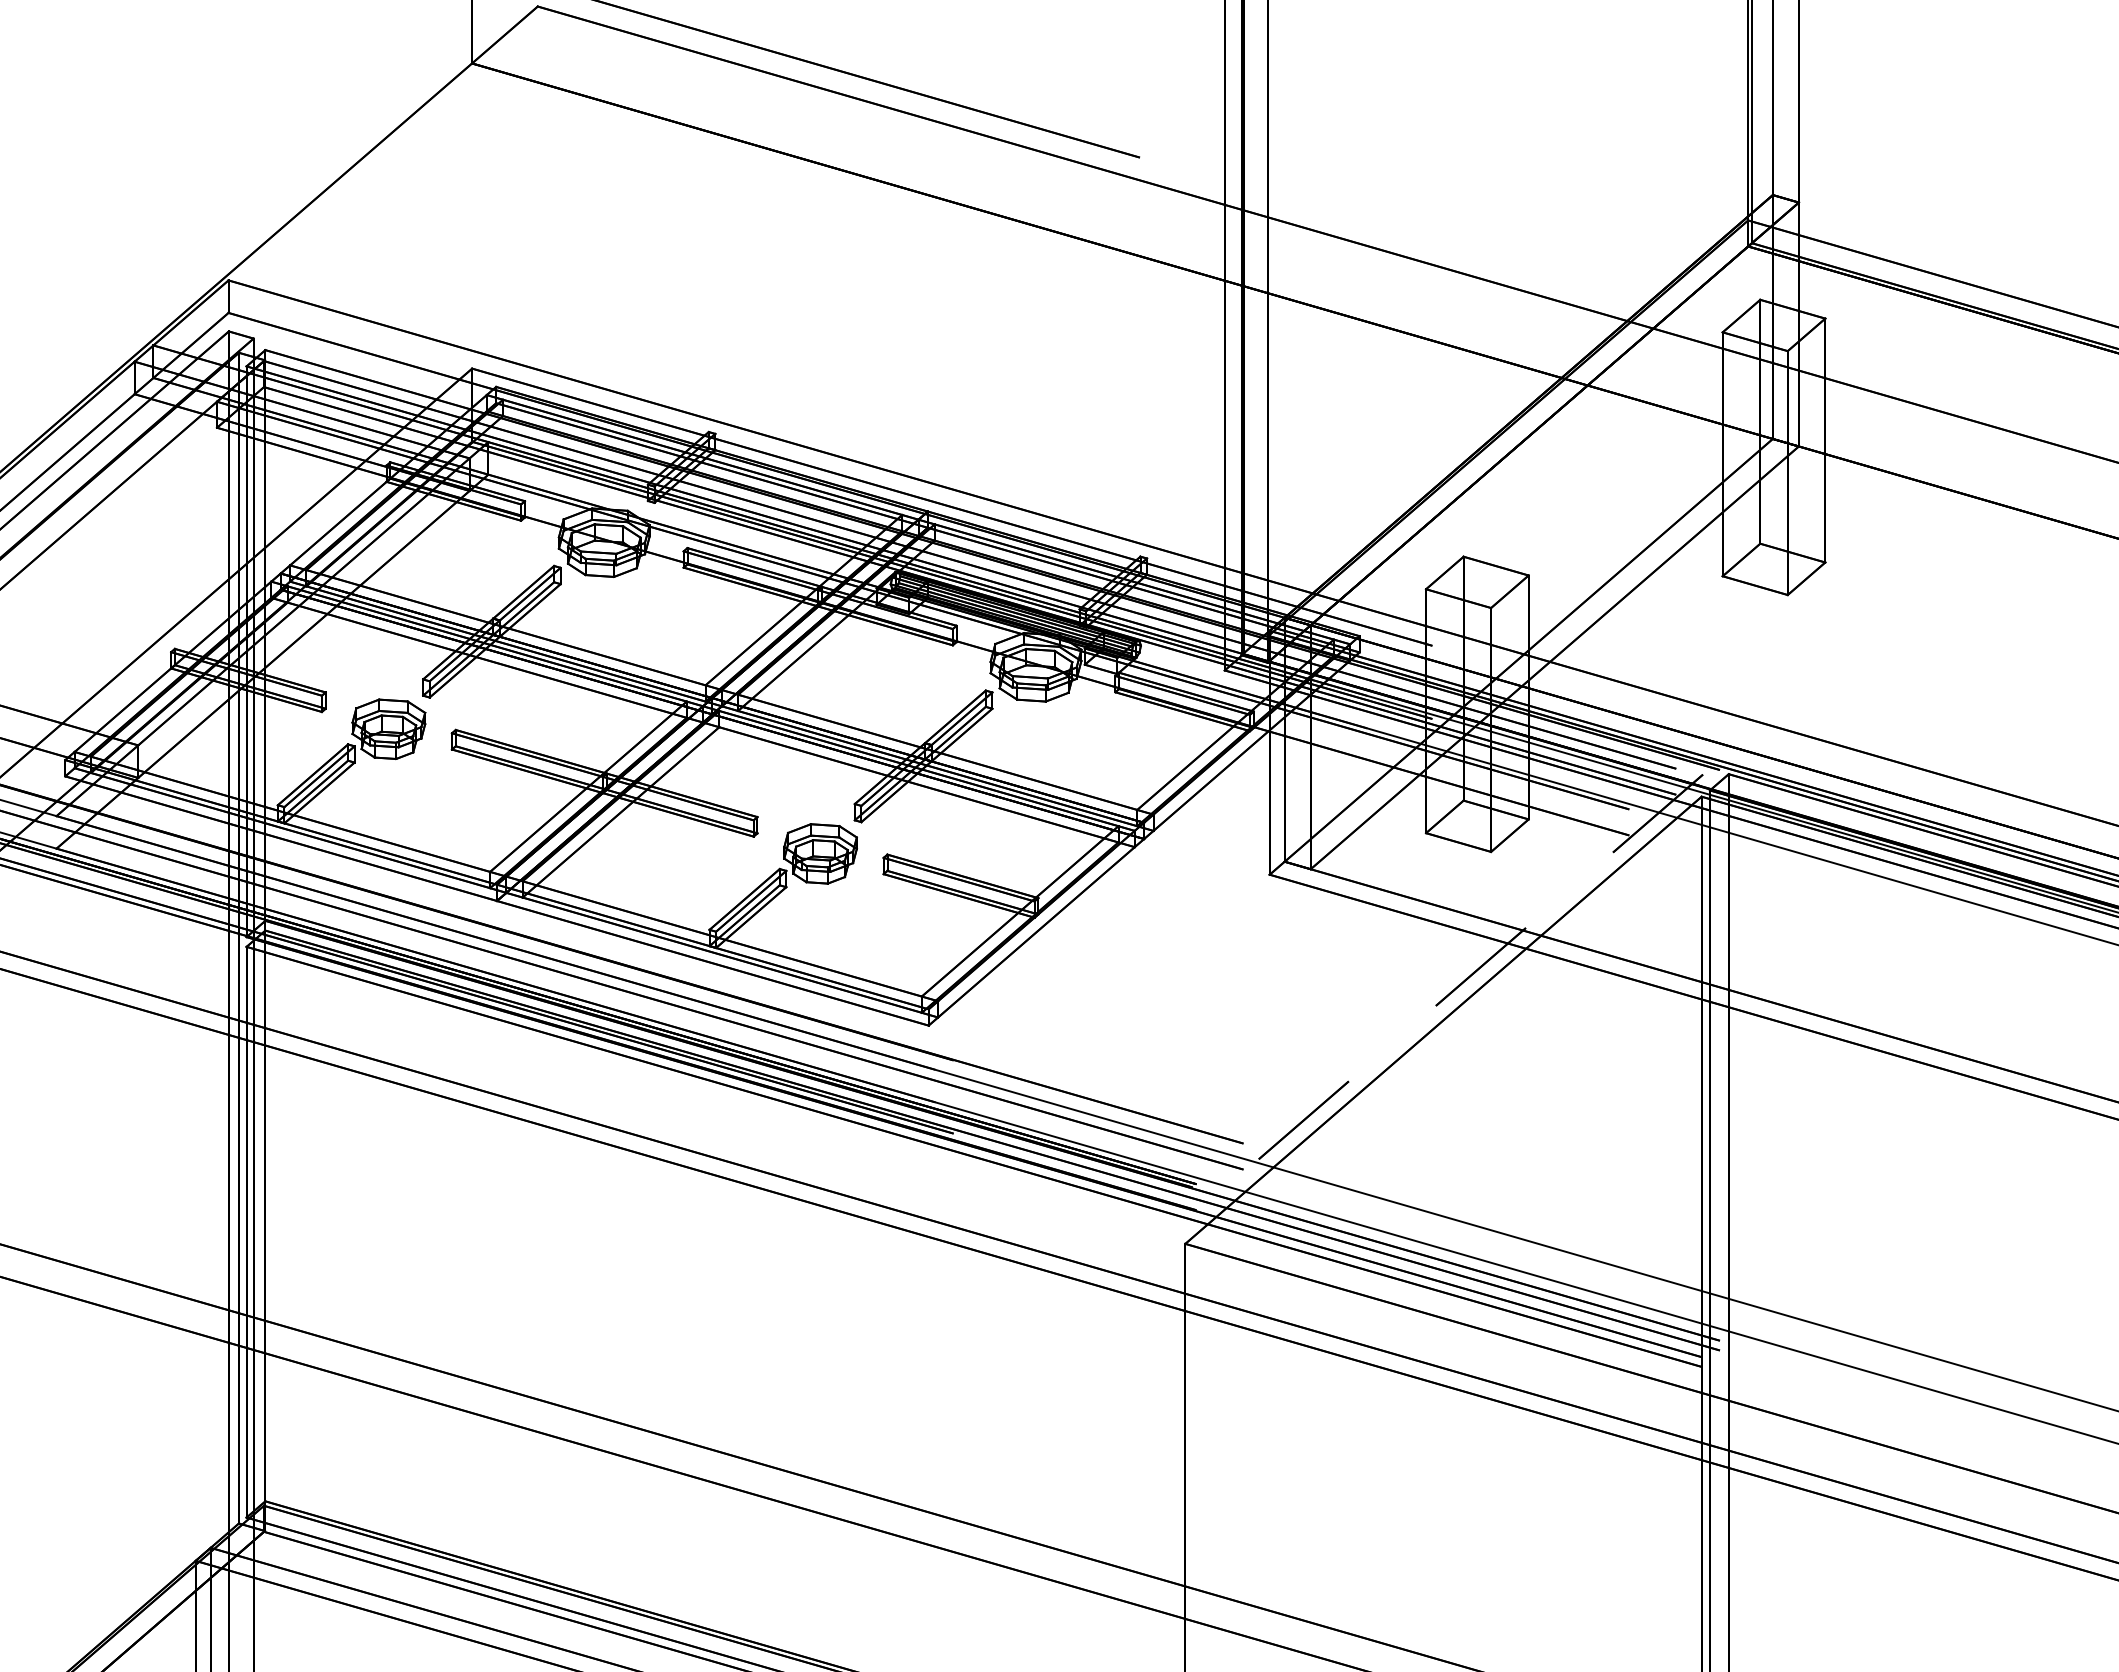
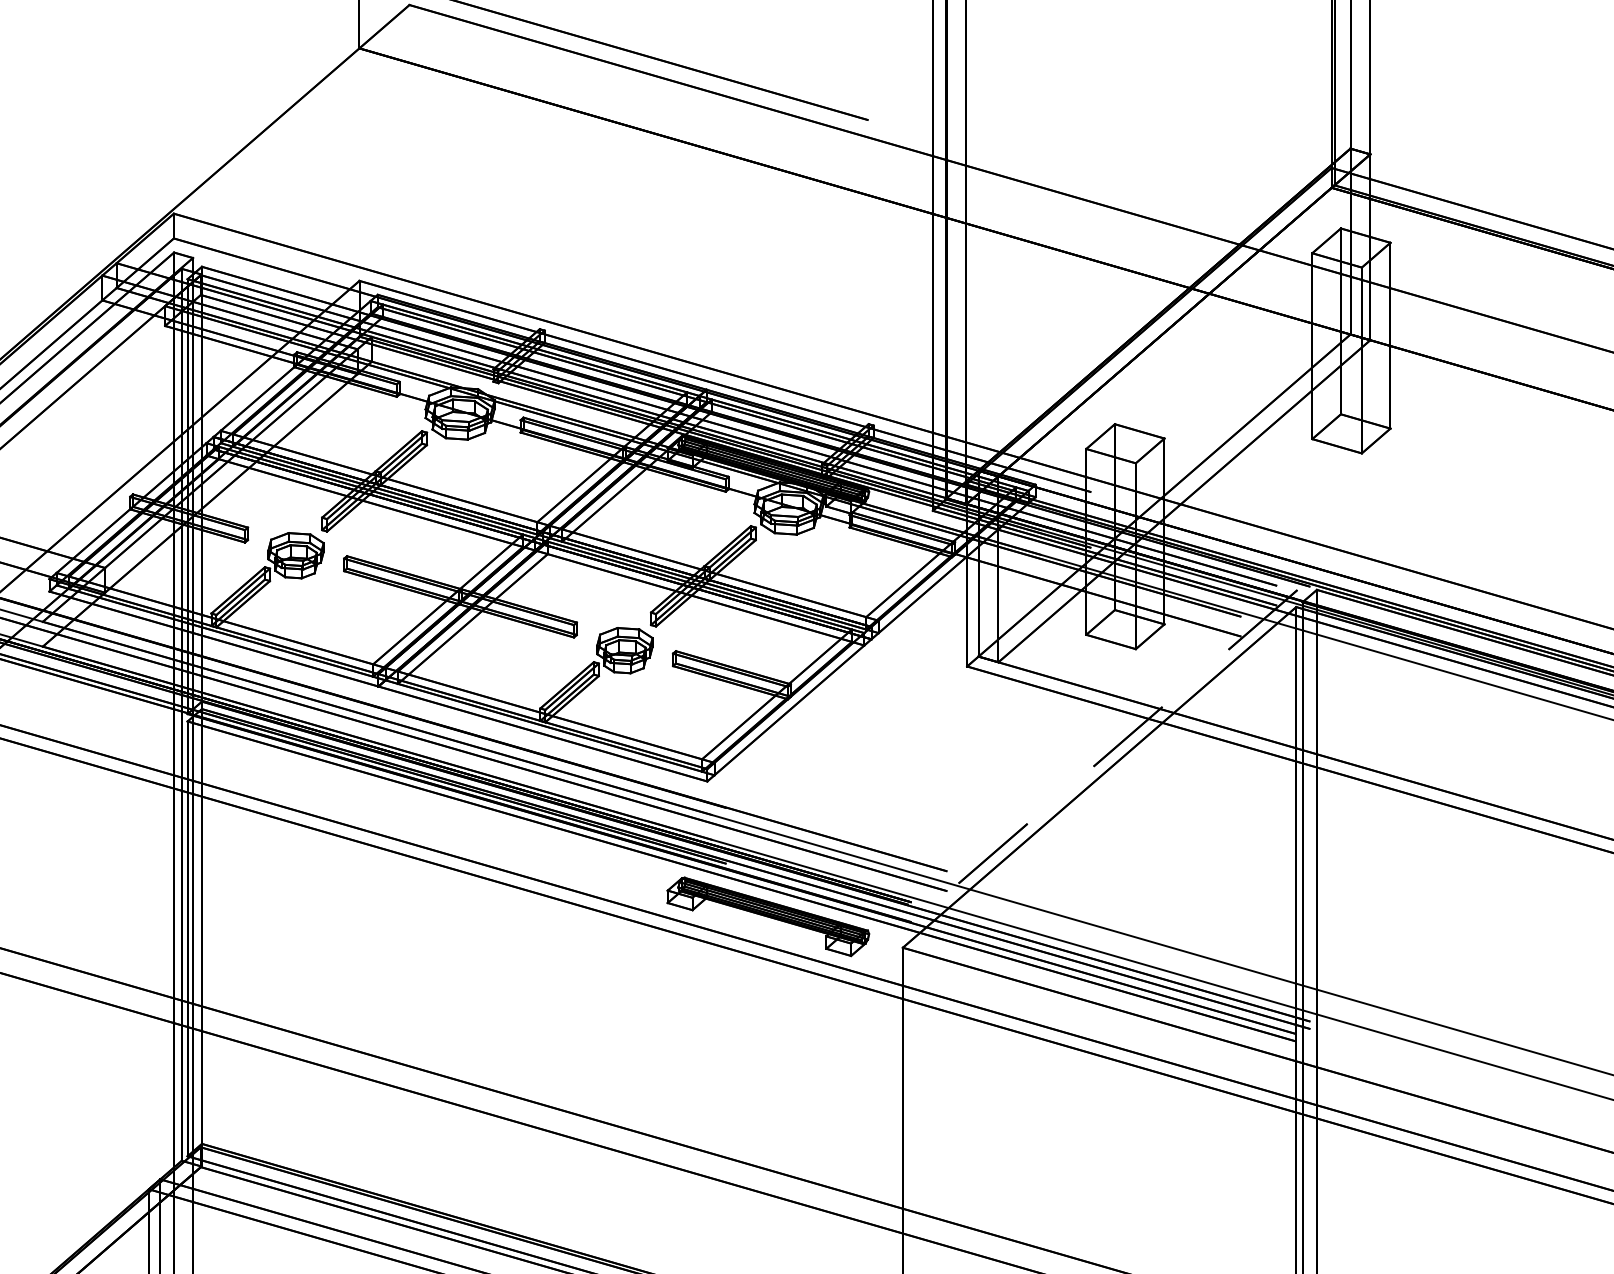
part: (1008, 1203) -> (768, 916), added

